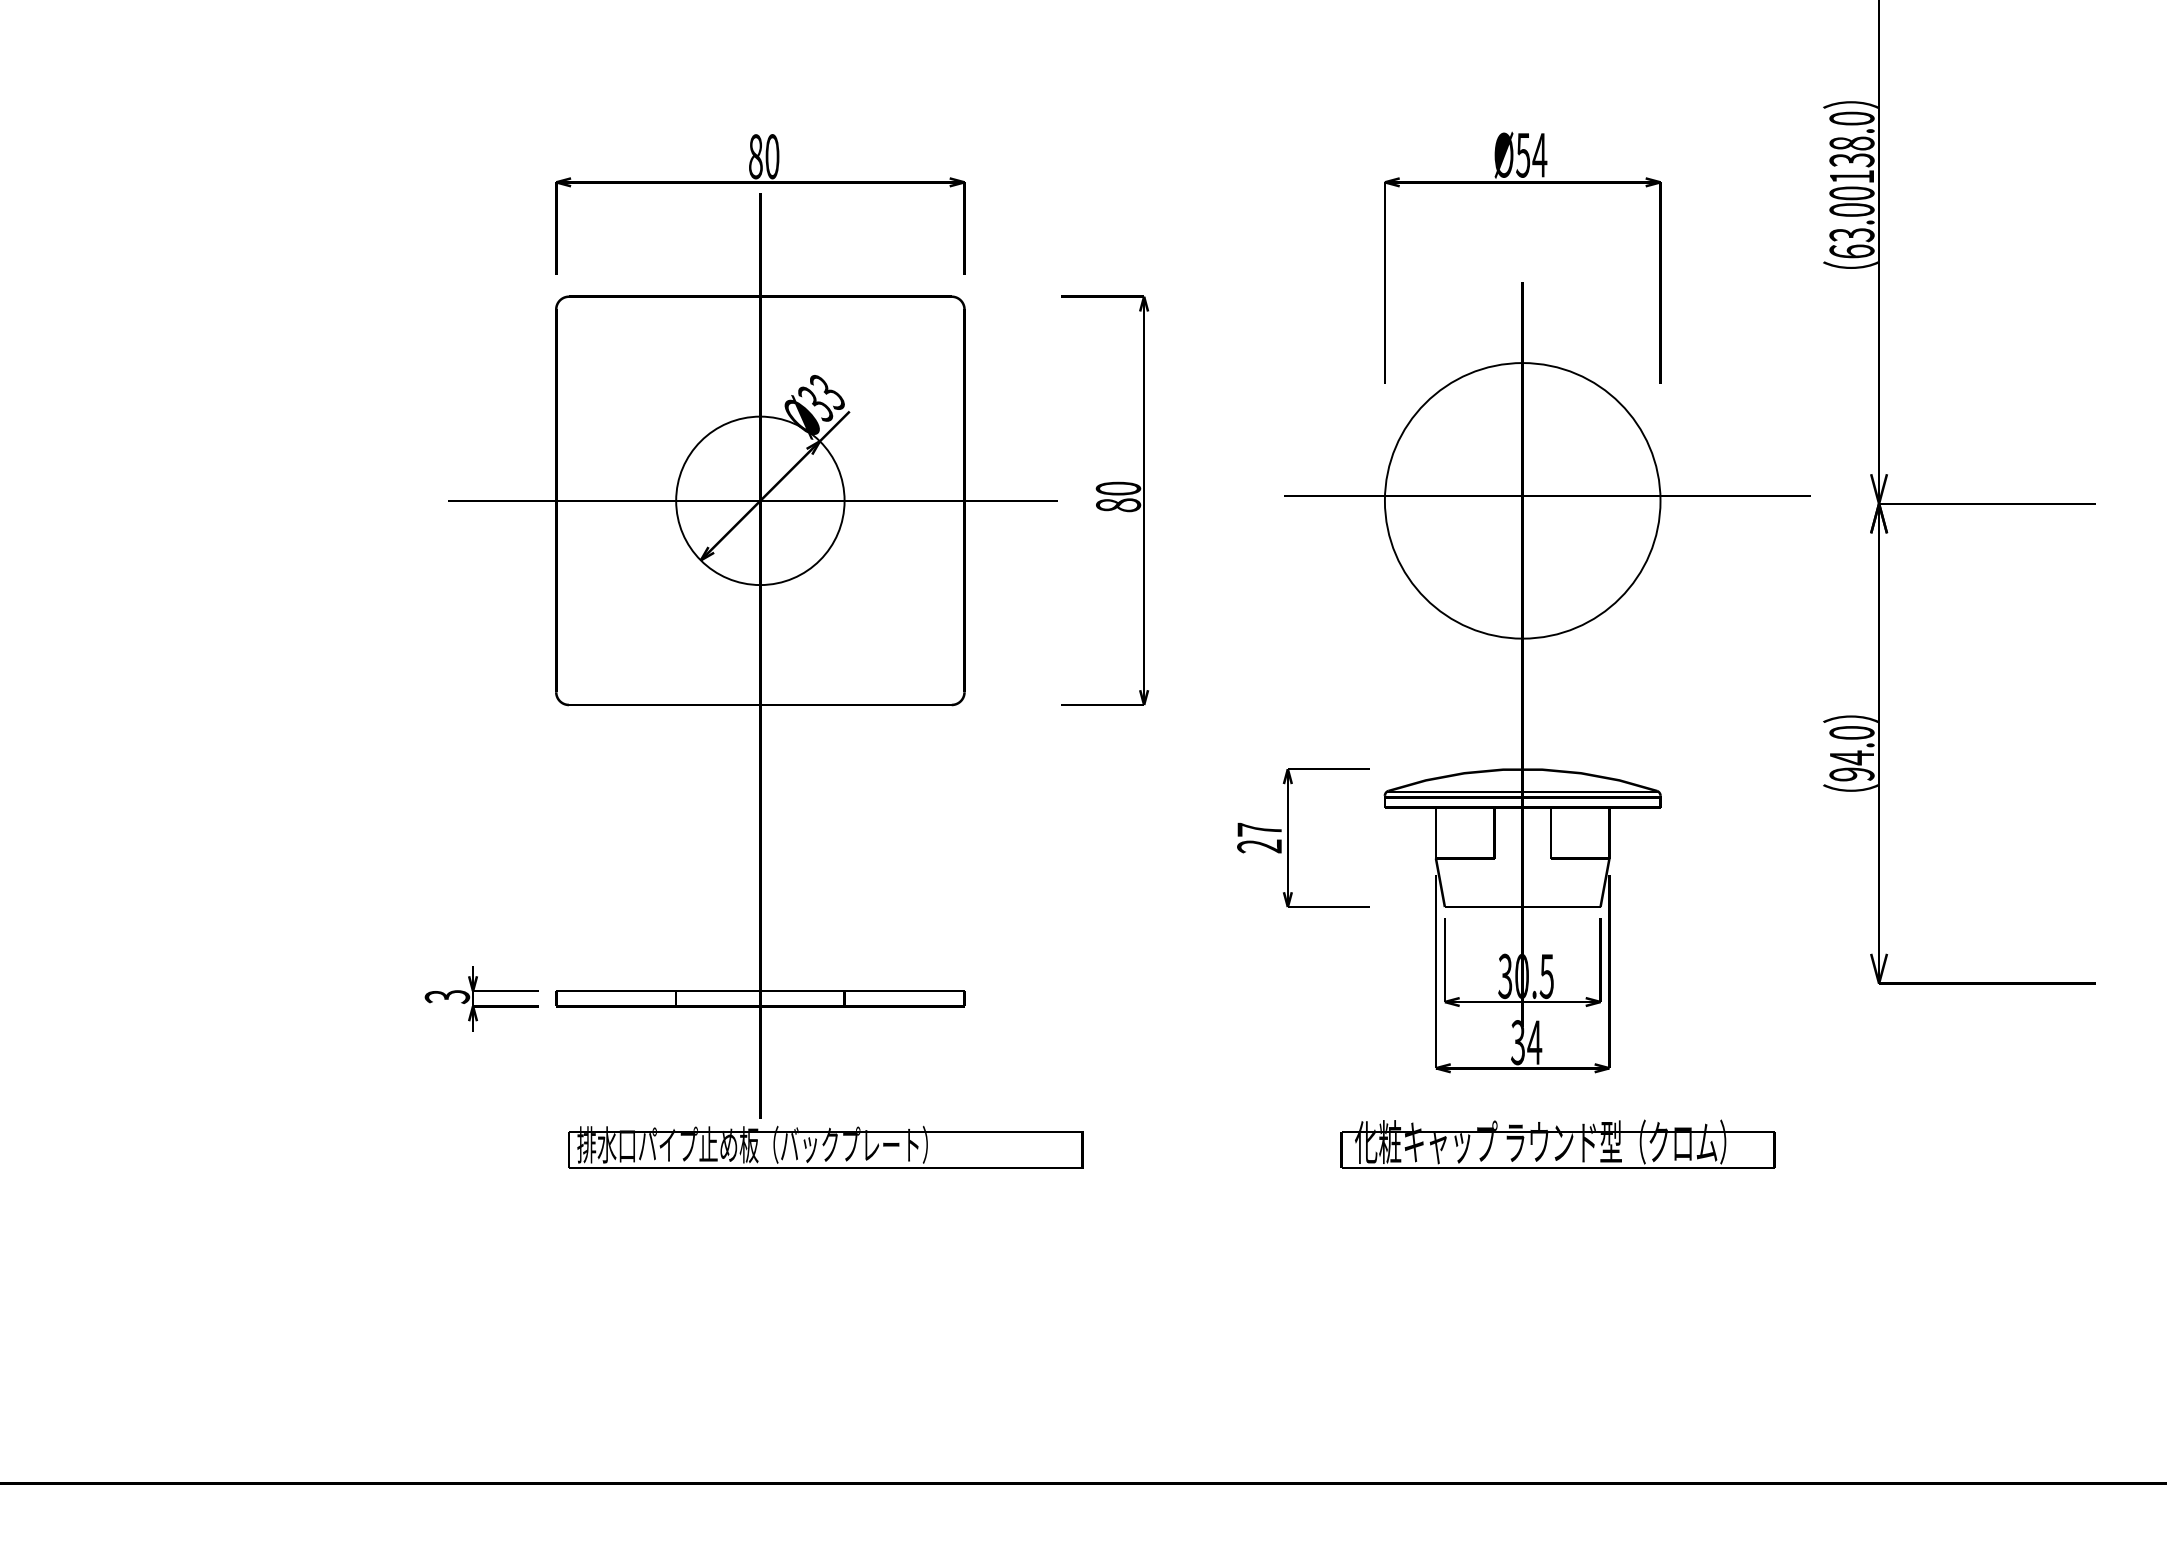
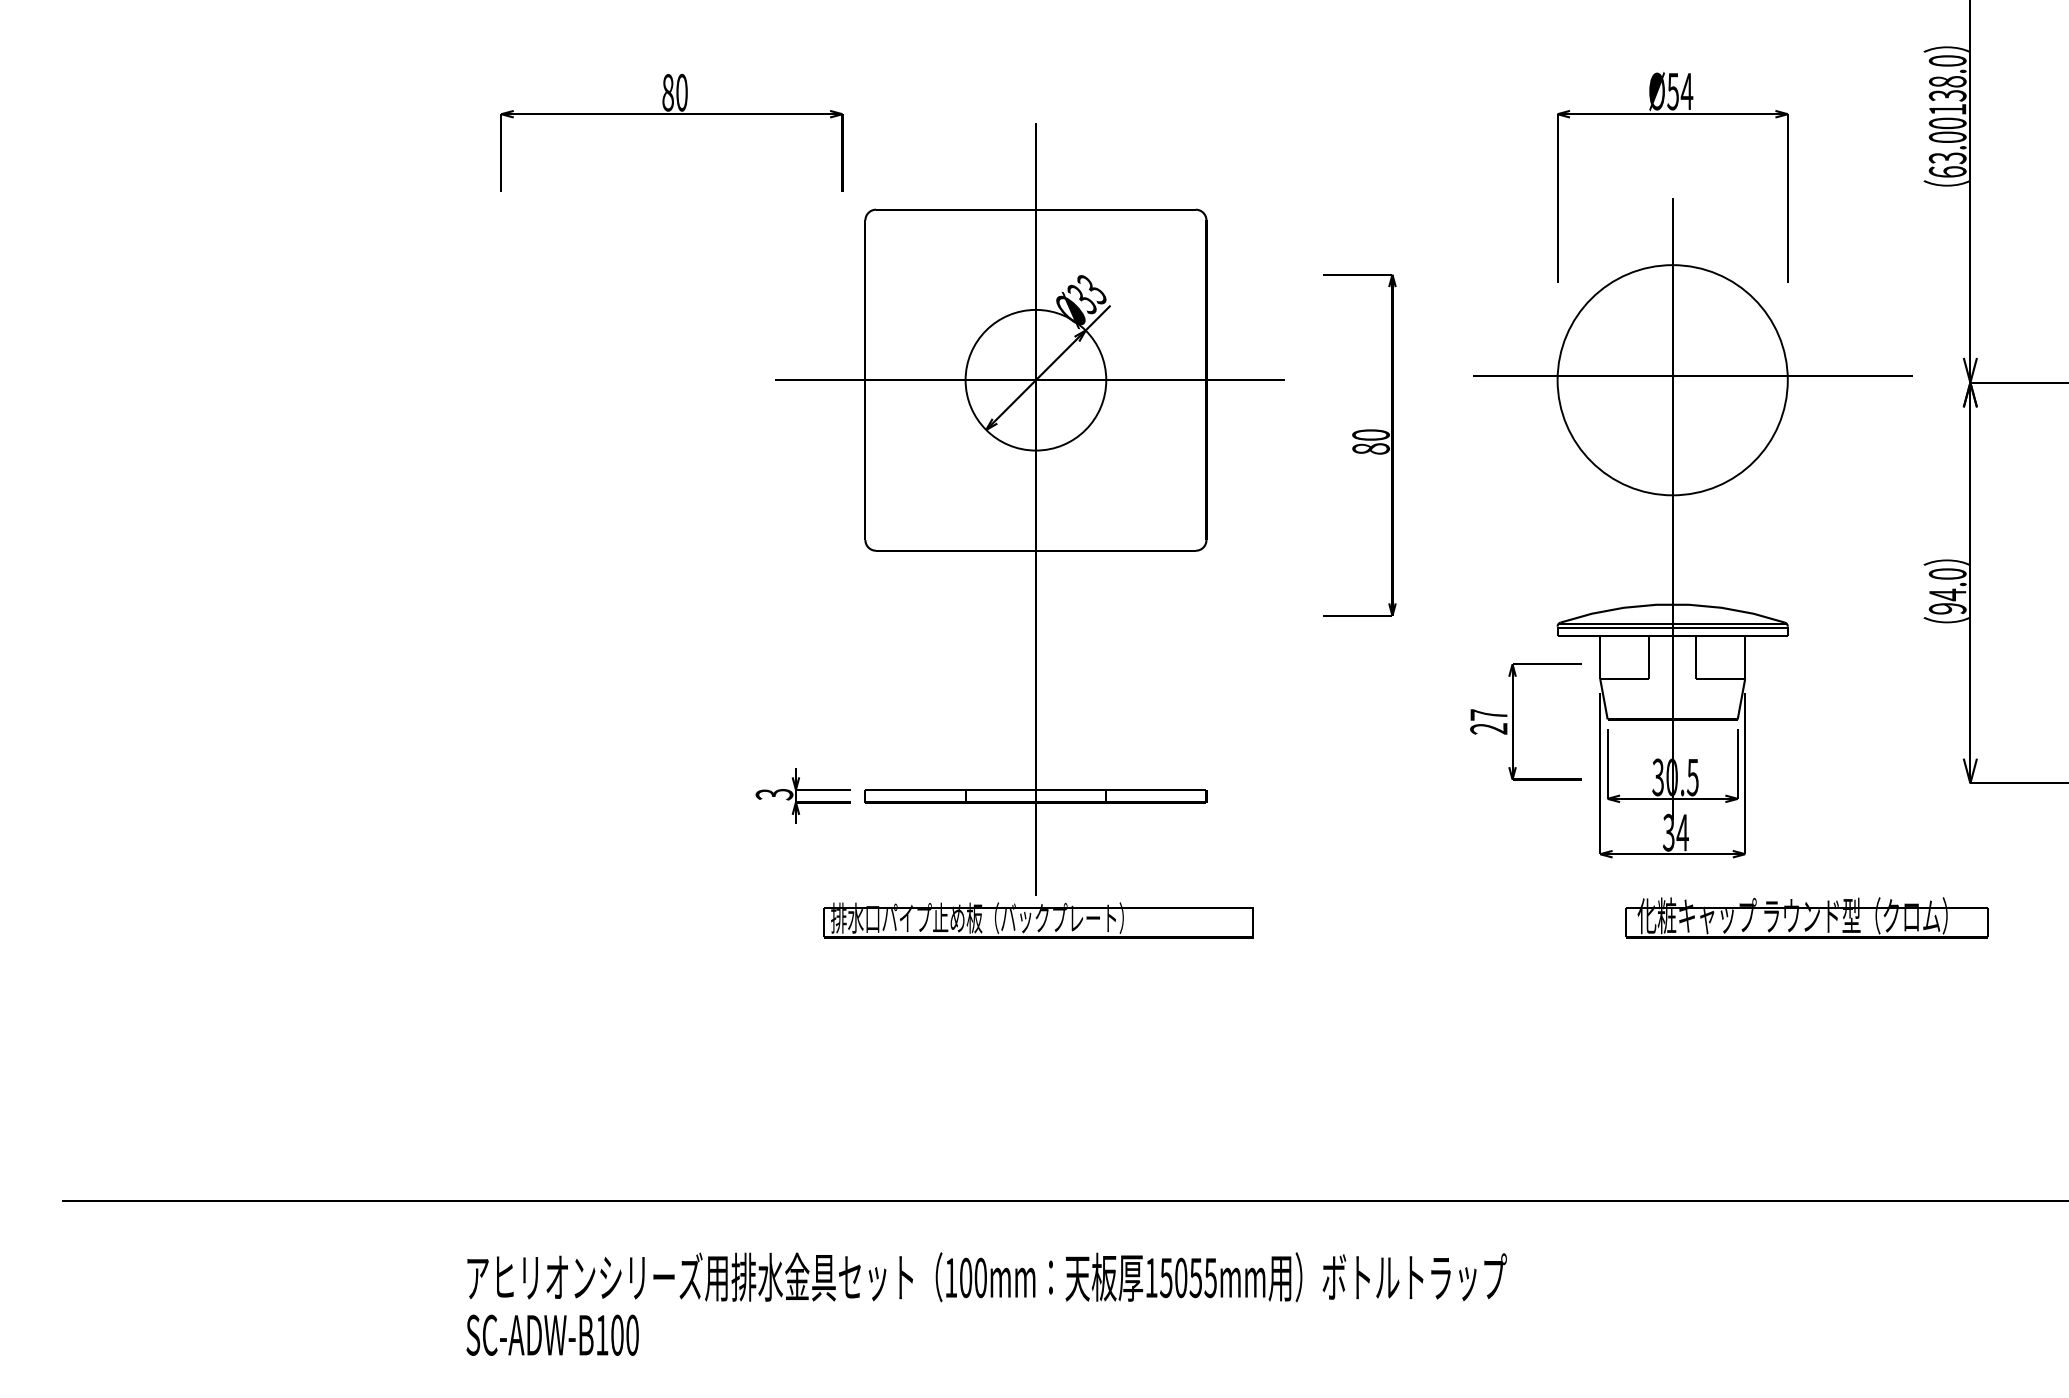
text: (759, 204) -> (671, 132), moved
text: (1104, 501) -> (1359, 445), moved
text: (1303, 837) -> (1525, 721), moved
text: (1557, 1144) -> (1806, 917), moved
text: (825, 1147) -> (1038, 920), moved

